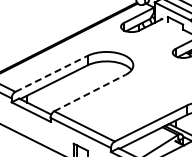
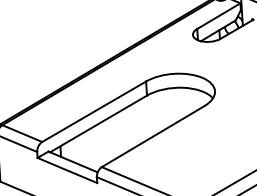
line: (51, 73) -> (94, 111), dashed -> solid
line: (90, 92) -> (153, 135), dashed -> solid

